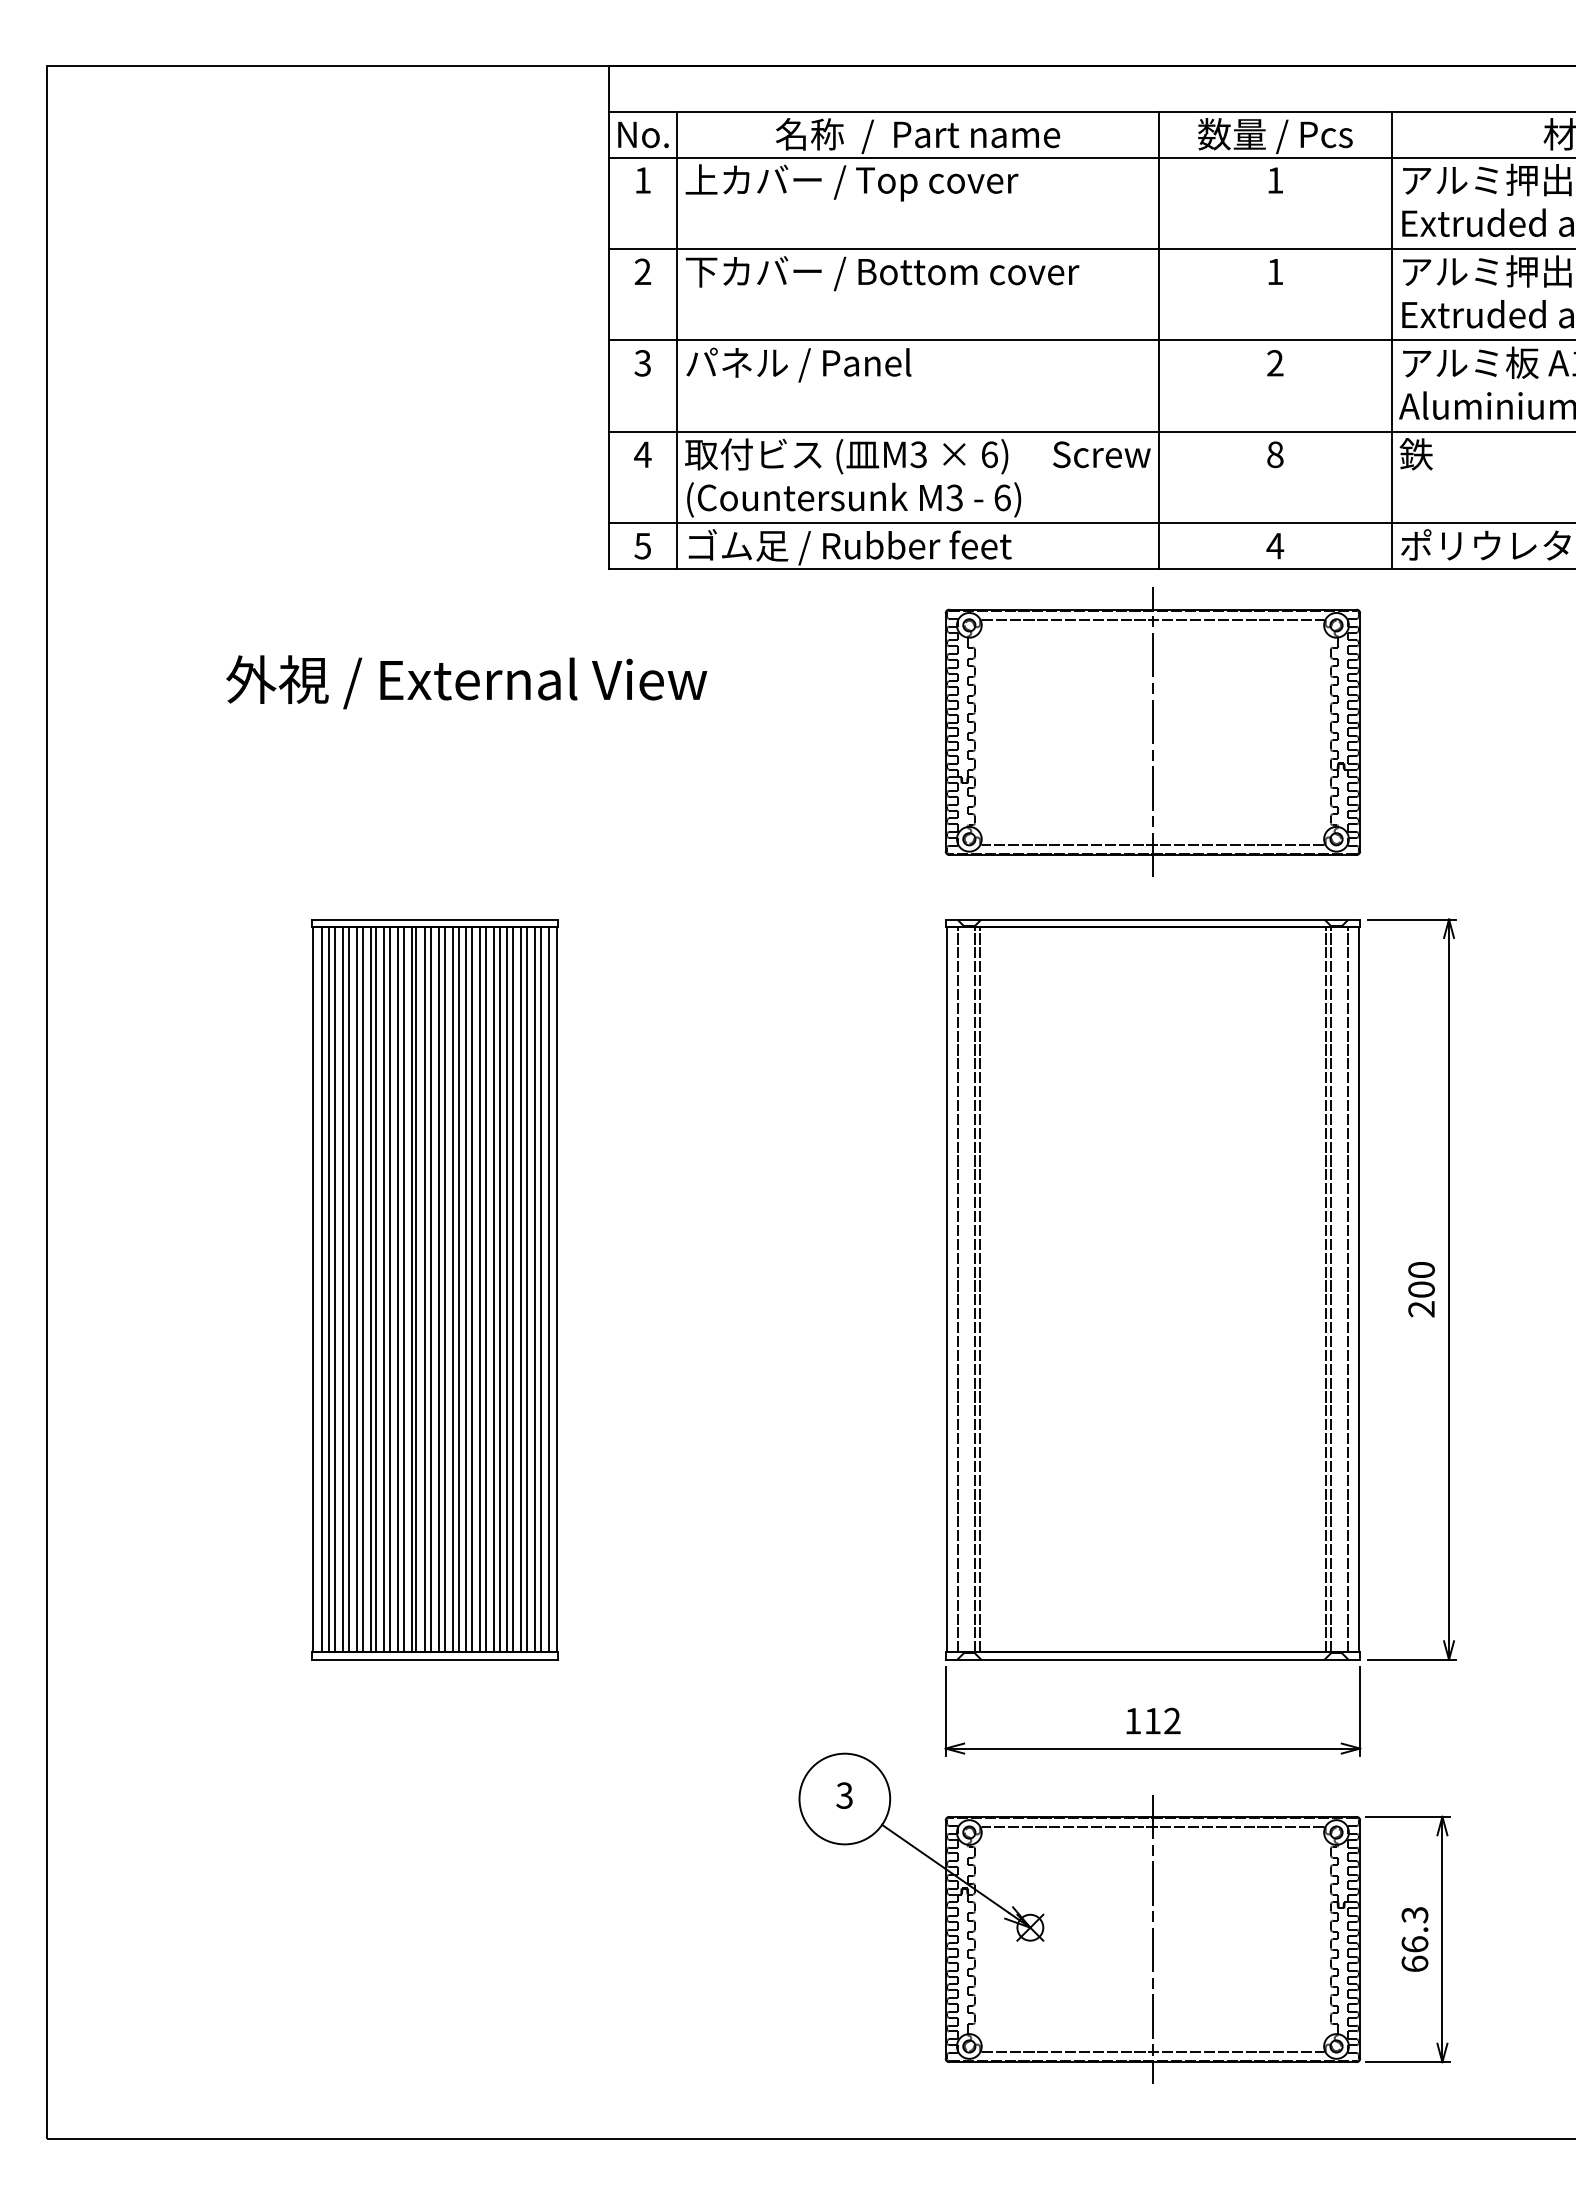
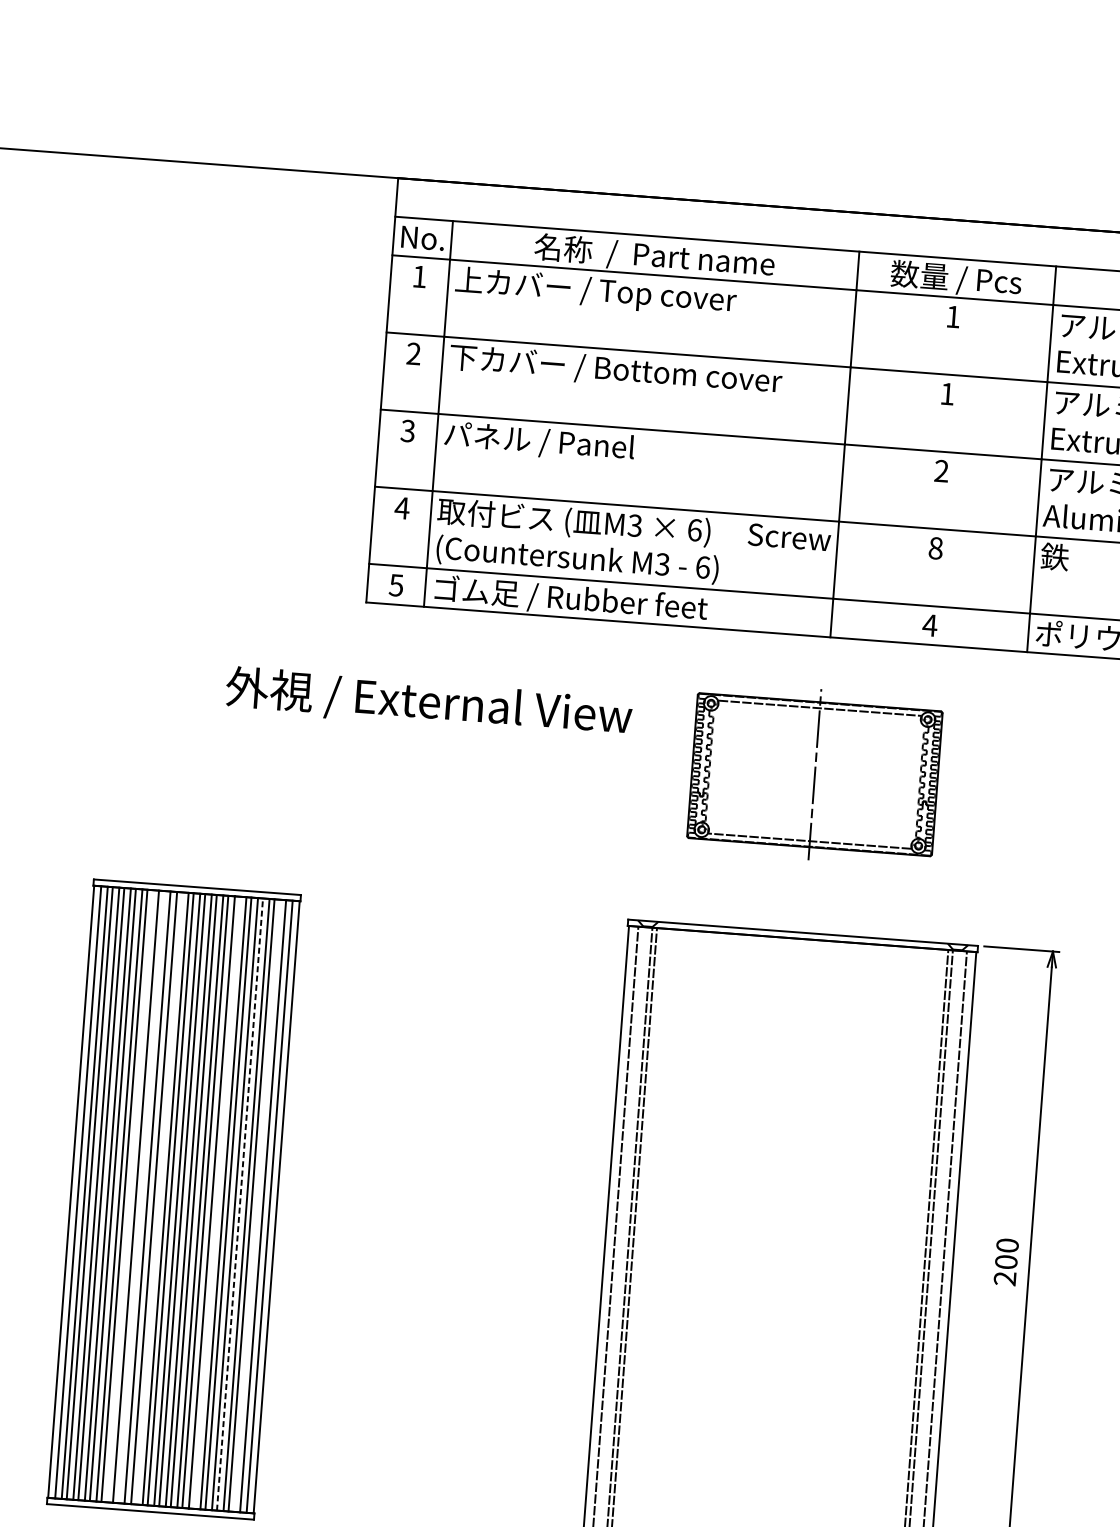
text: (466, 682) -> (428, 703), moved
part: (1152, 731) -> (814, 774), size x0.7
line: (384, 1289) -> (131, 1196), removed
line: (397, 1289) -> (142, 1197), removed
line: (416, 1289) -> (158, 1198), removed
line: (486, 1289) -> (217, 1202), removed
line: (513, 1289) -> (240, 1204), solid -> dashed
line: (534, 1289) -> (257, 1205), removed

